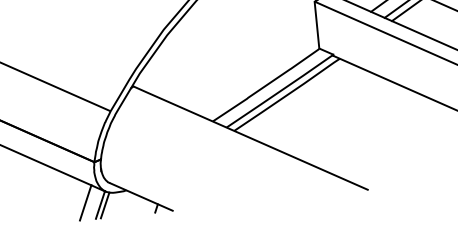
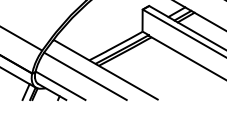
line: (208, 156) -> (85, 76), added
line: (157, 181) -> (60, 85), added

